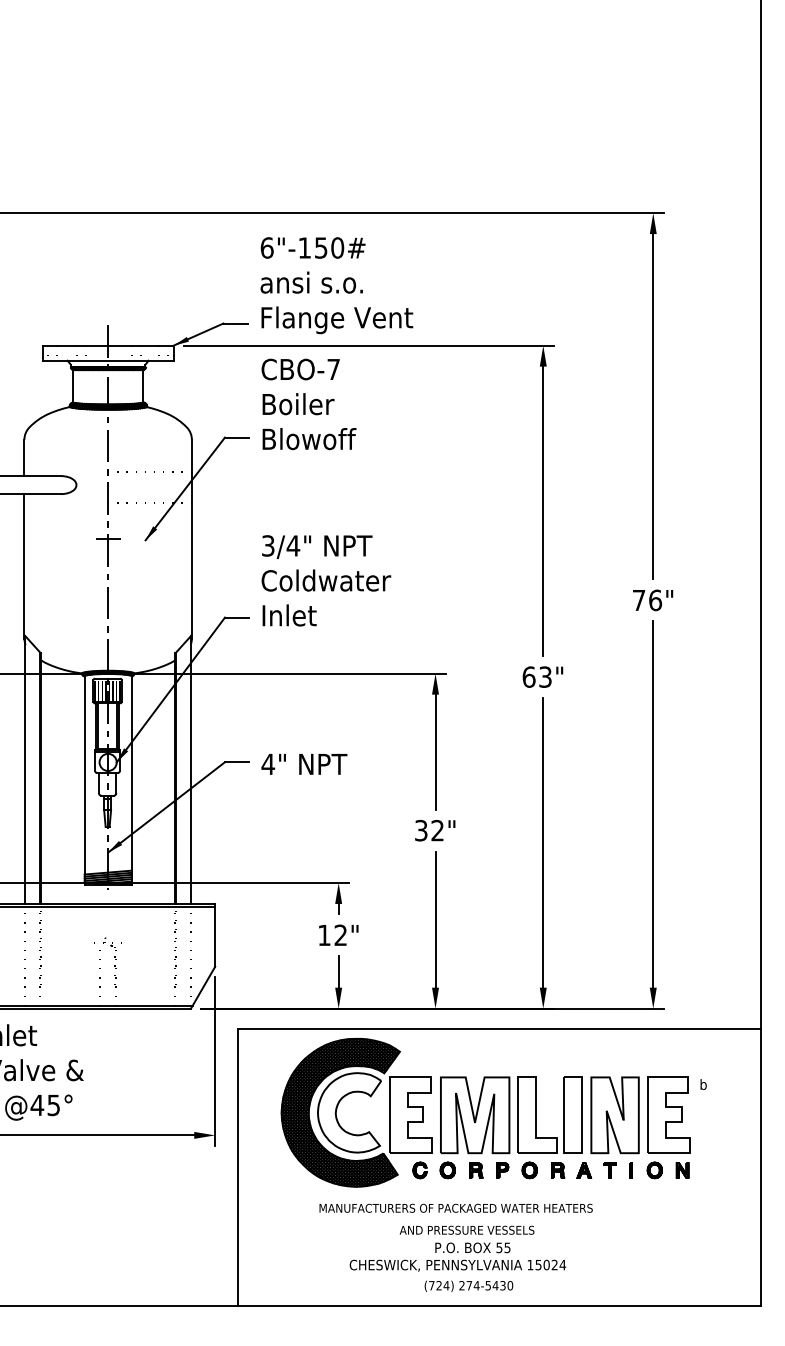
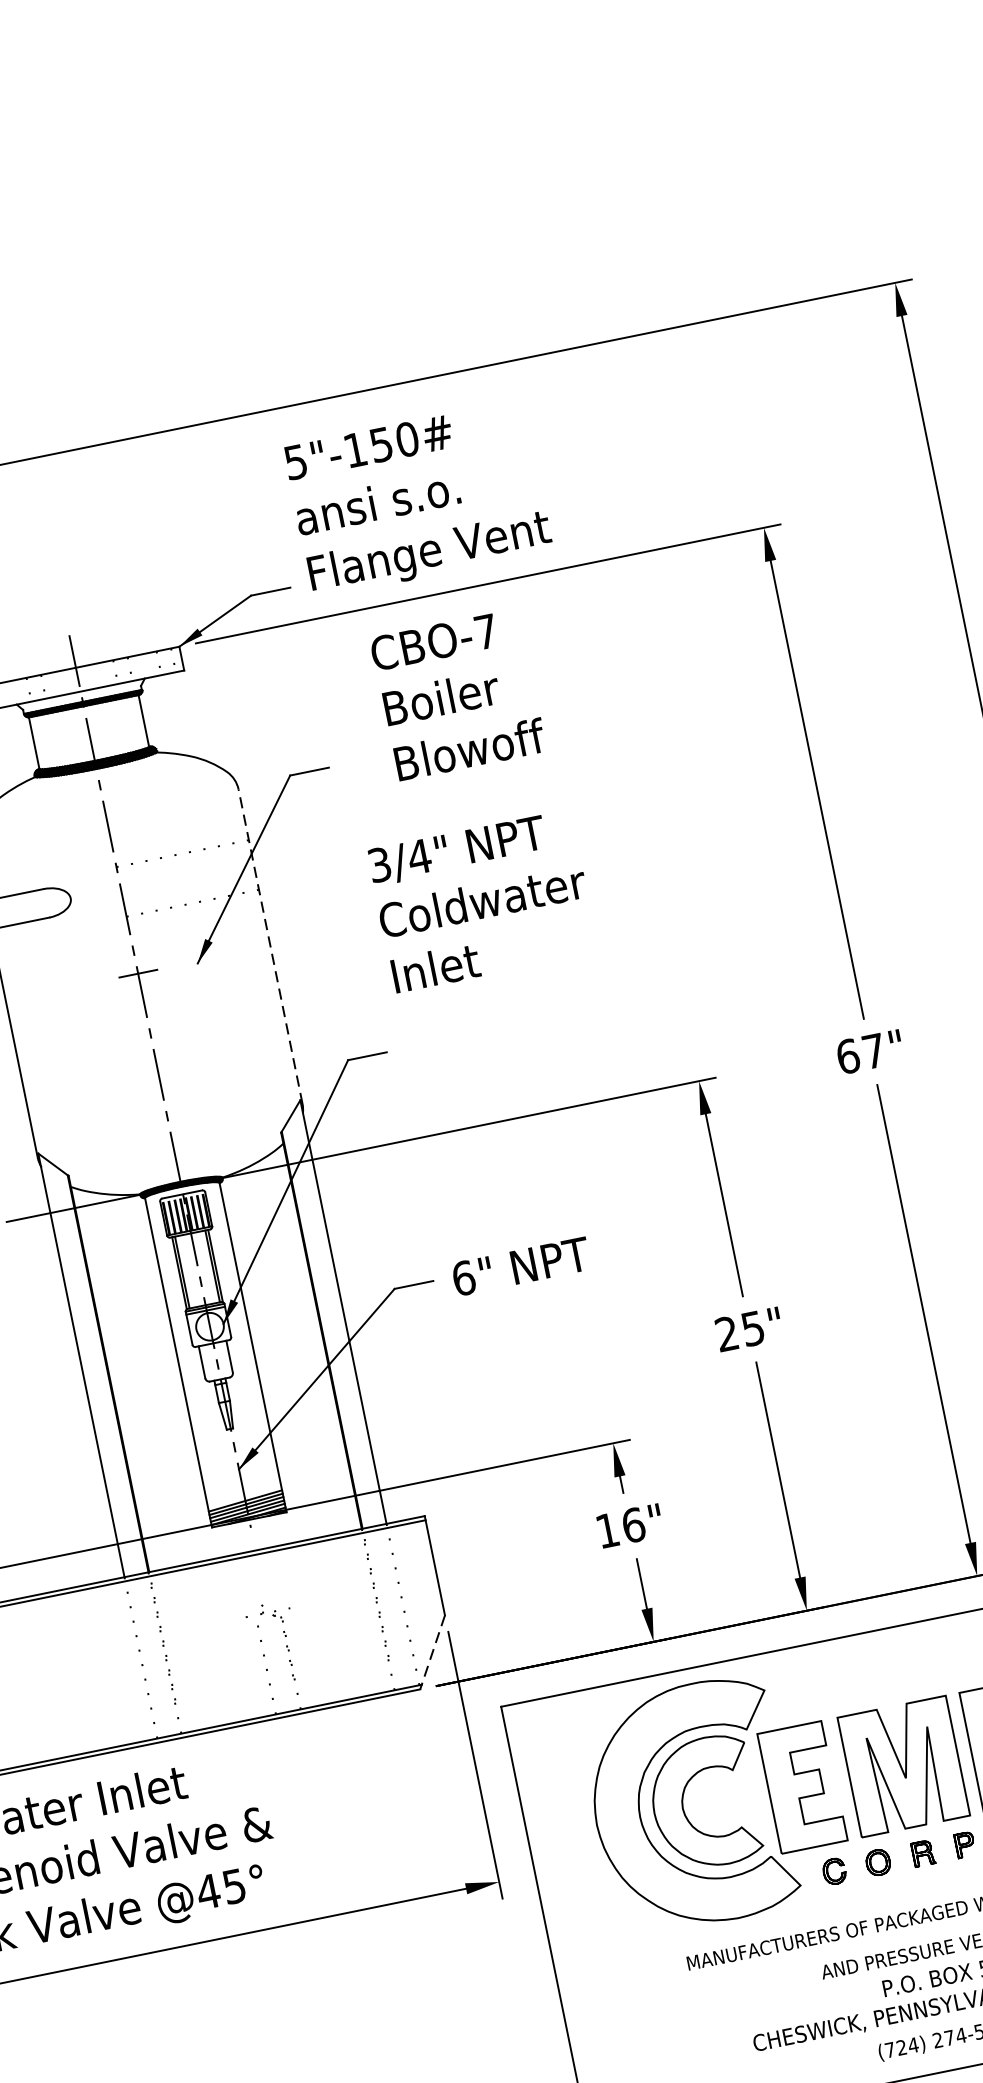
text: (266, 247) -> (294, 461), 6"-150# -> 5"-150#
text: (308, 404) -> (457, 695), moved
line: (191, 538) -> (269, 945), solid -> dashed
text: (326, 580) -> (482, 900), moved
text: (545, 676) -> (873, 1050), 63" -> 67"
text: (268, 764) -> (464, 1278), 4" -> 6"
text: (429, 830) -> (740, 1331), 32" -> 25"
text: (340, 935) -> (633, 1525), 12" -> 16"
line: (202, 988) -> (431, 1653), solid -> dashed
hatch: (340, 1112) -> (690, 1805), removed

